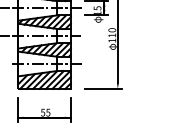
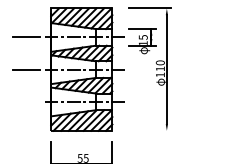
line: (103, 88) -> (150, 130), removed

